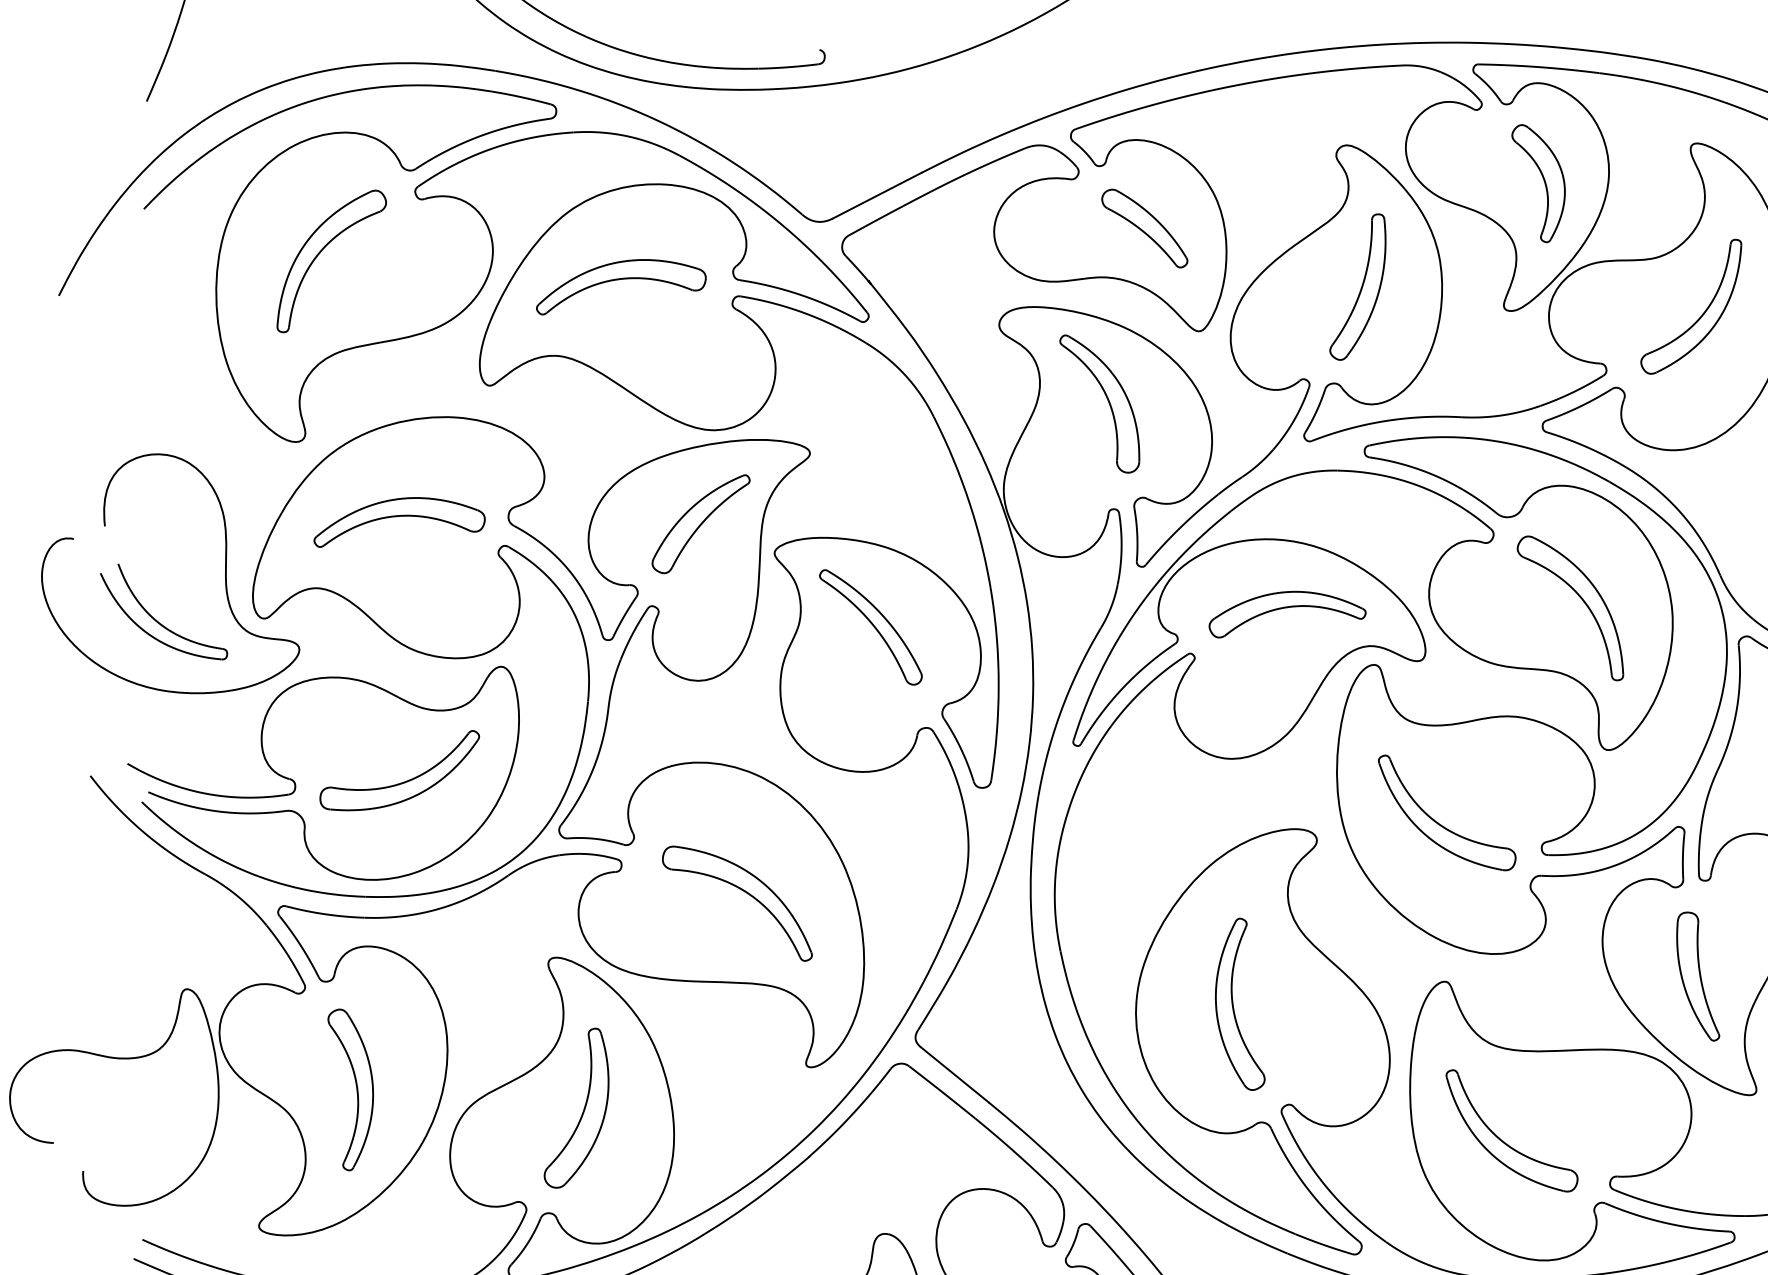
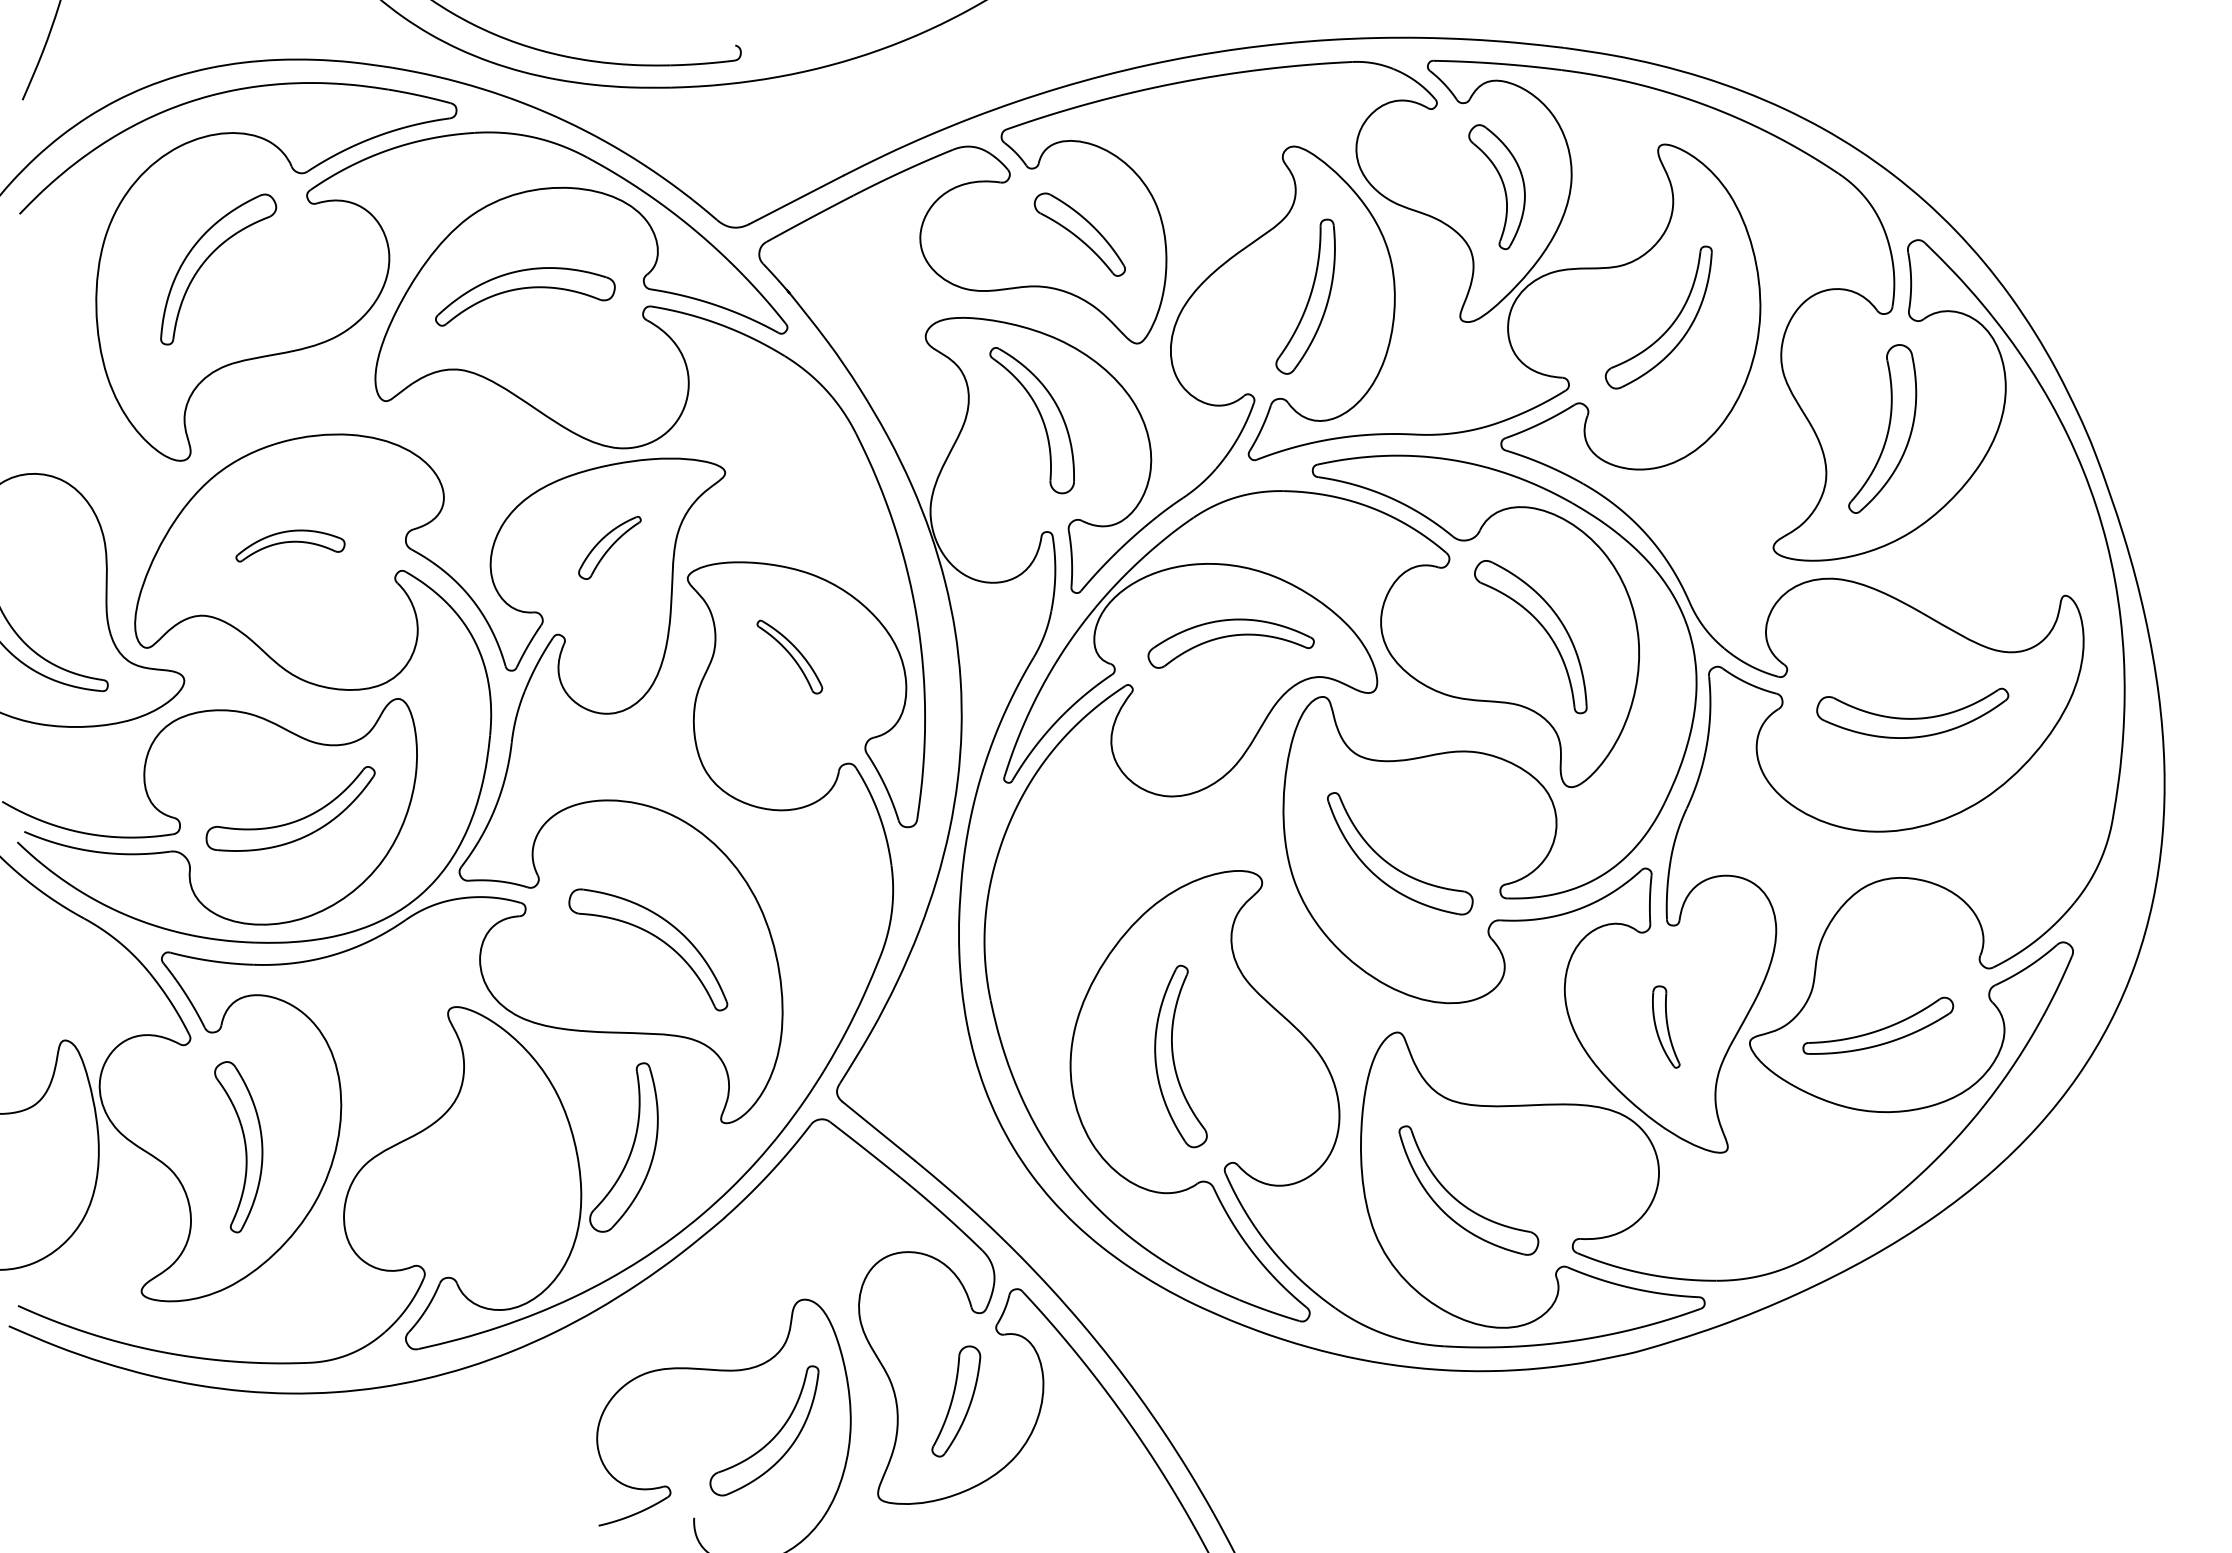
part: (399, 521) -> (290, 545), size x0.6
part: (700, 523) -> (609, 547), size x0.6
part: (870, 626) -> (789, 656), size x0.6
part: (1698, 976) -> (1666, 1026), size x0.6
part: (582, 1111) -> (630, 1150), moved

